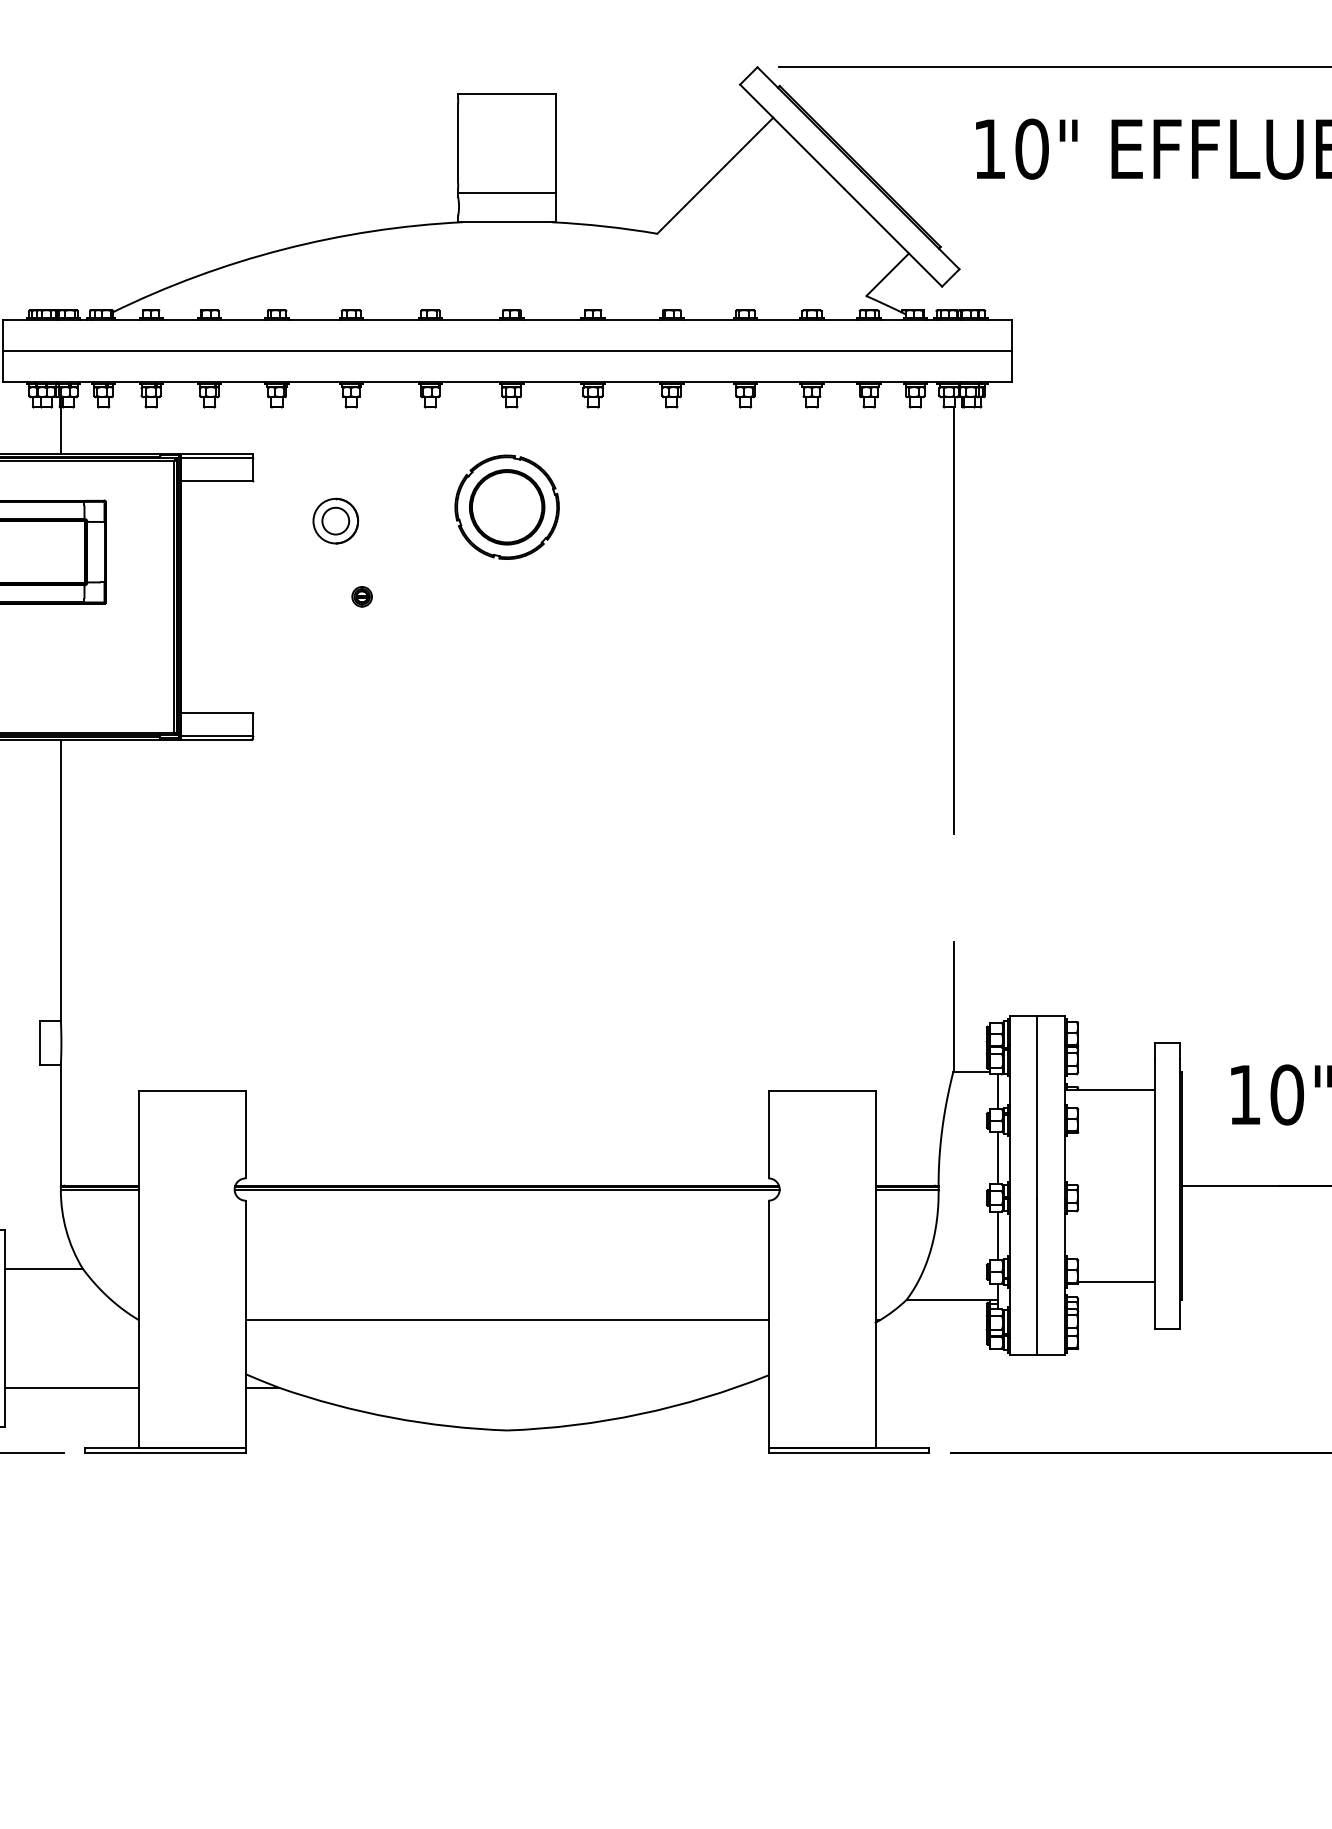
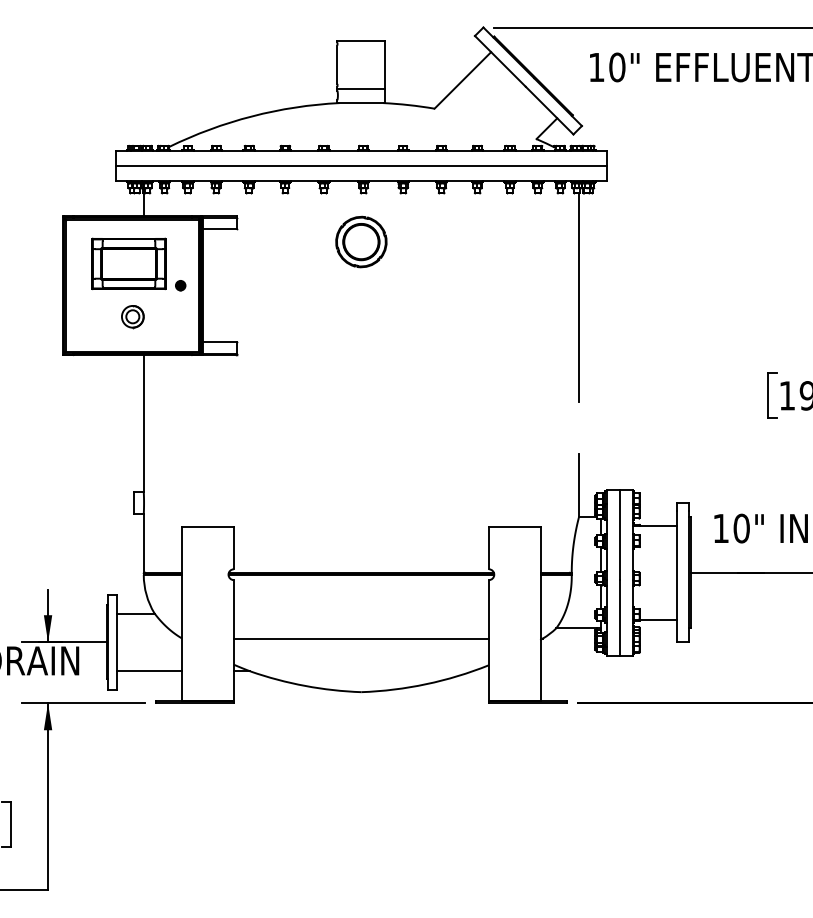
part: (335, 522) -> (132, 317), moved
part: (361, 596) -> (180, 285), moved

